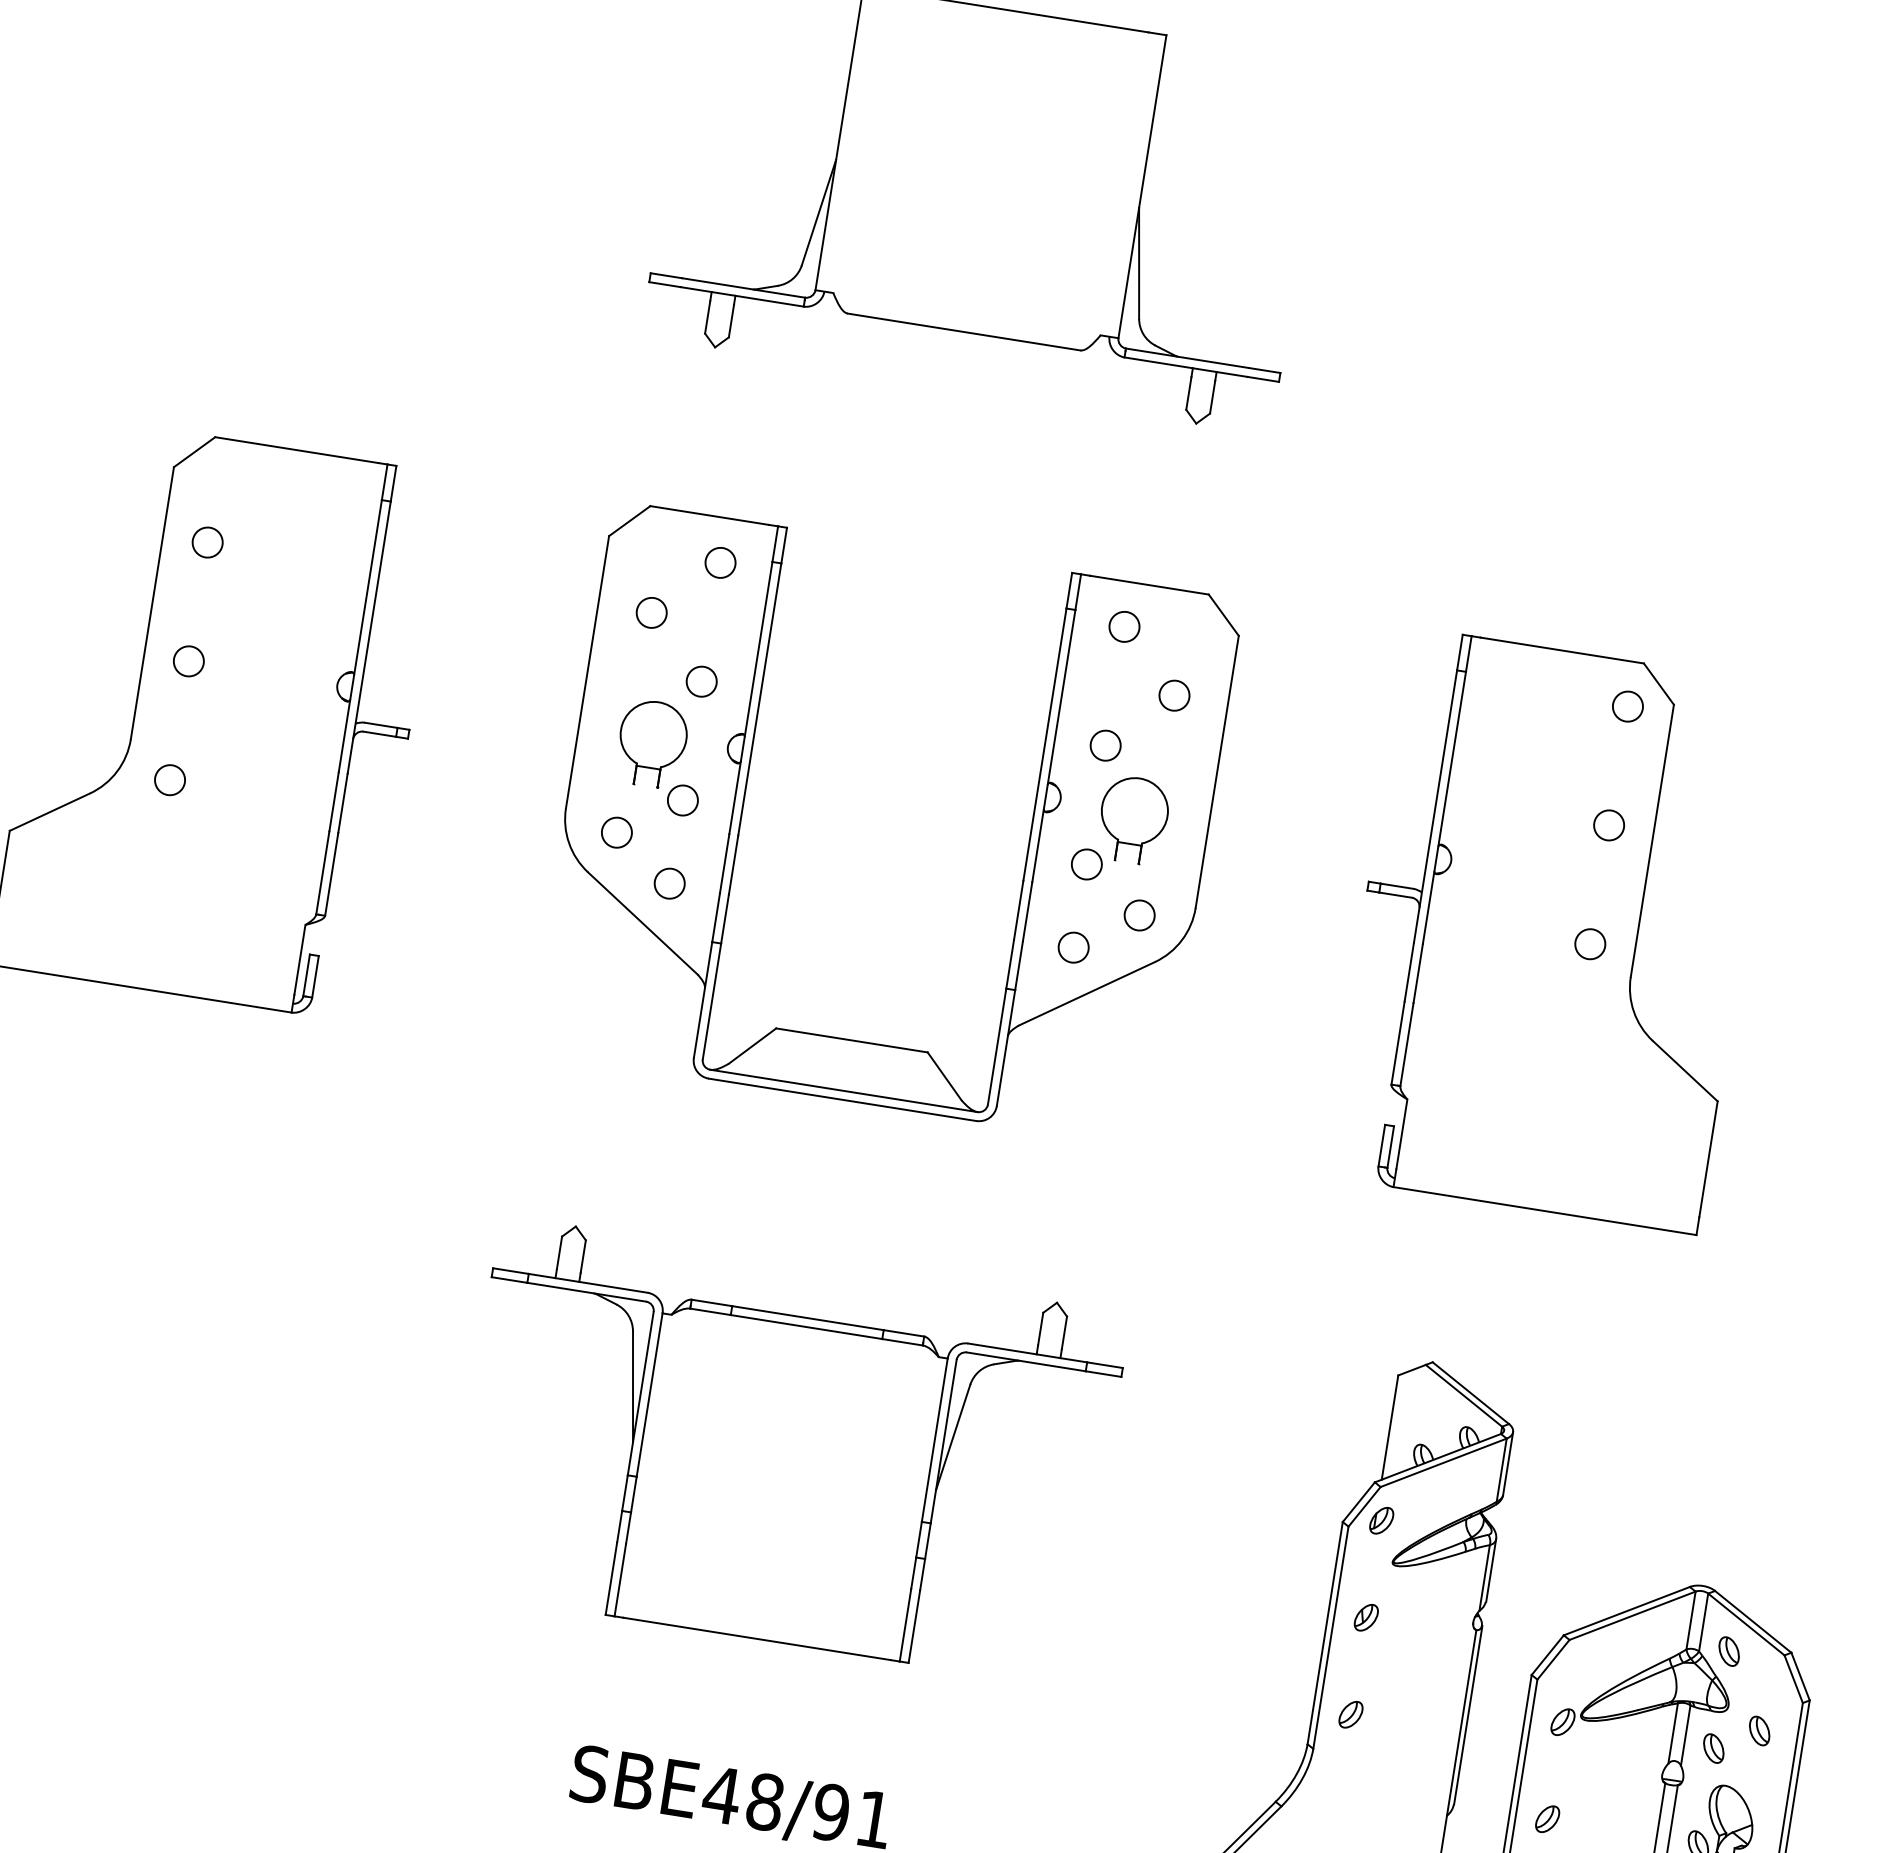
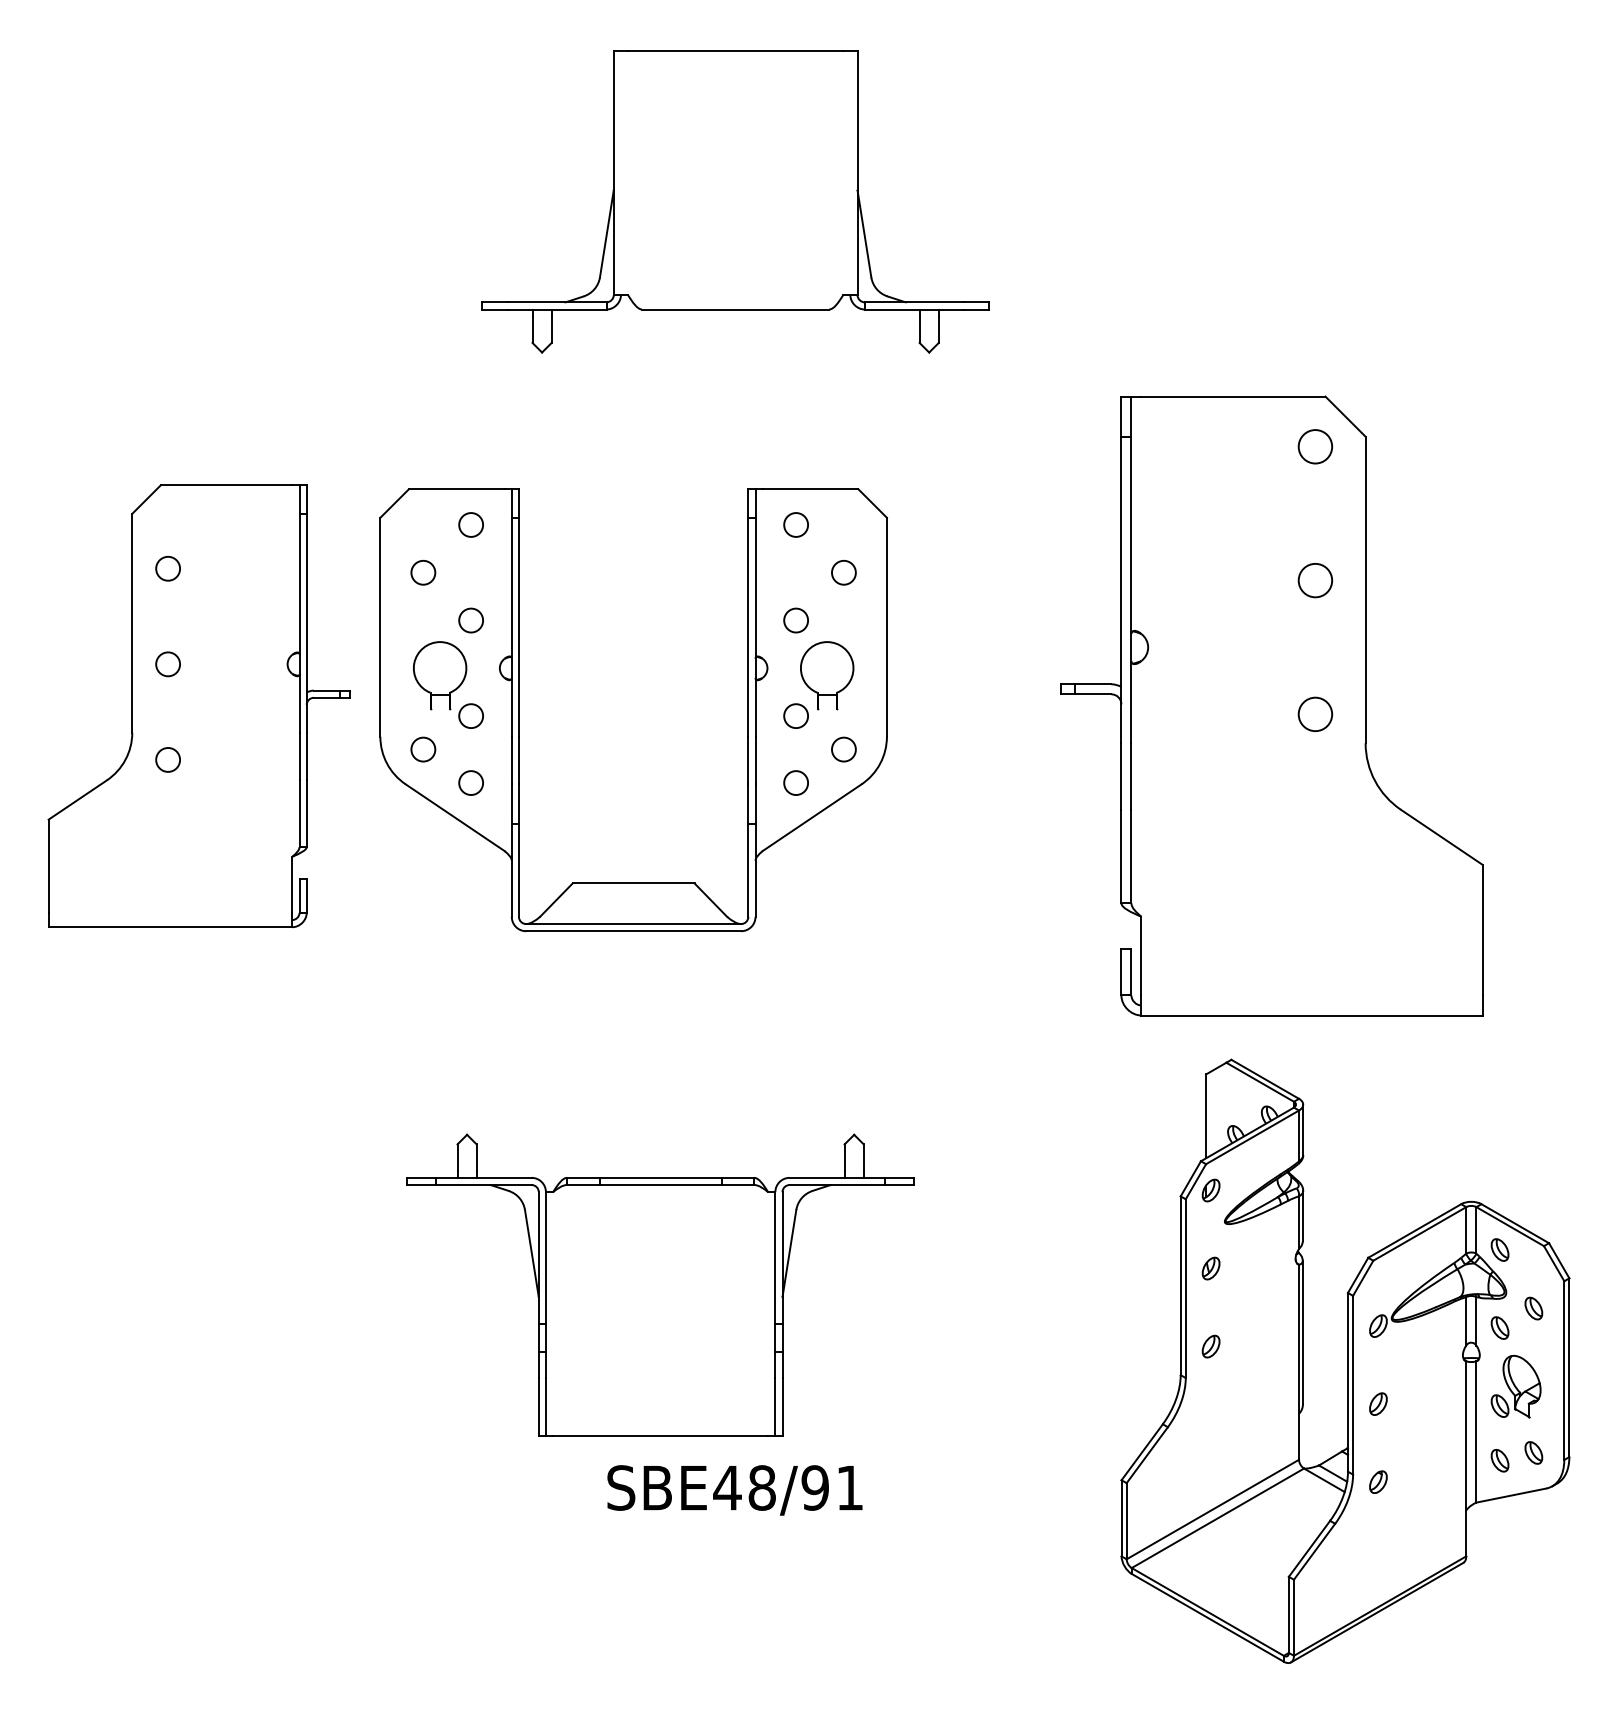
part: (744, 803) -> (519, 710), moved
part: (1553, 931) -> (1272, 706), size x1.4
part: (786, 1450) -> (660, 1284), moved

